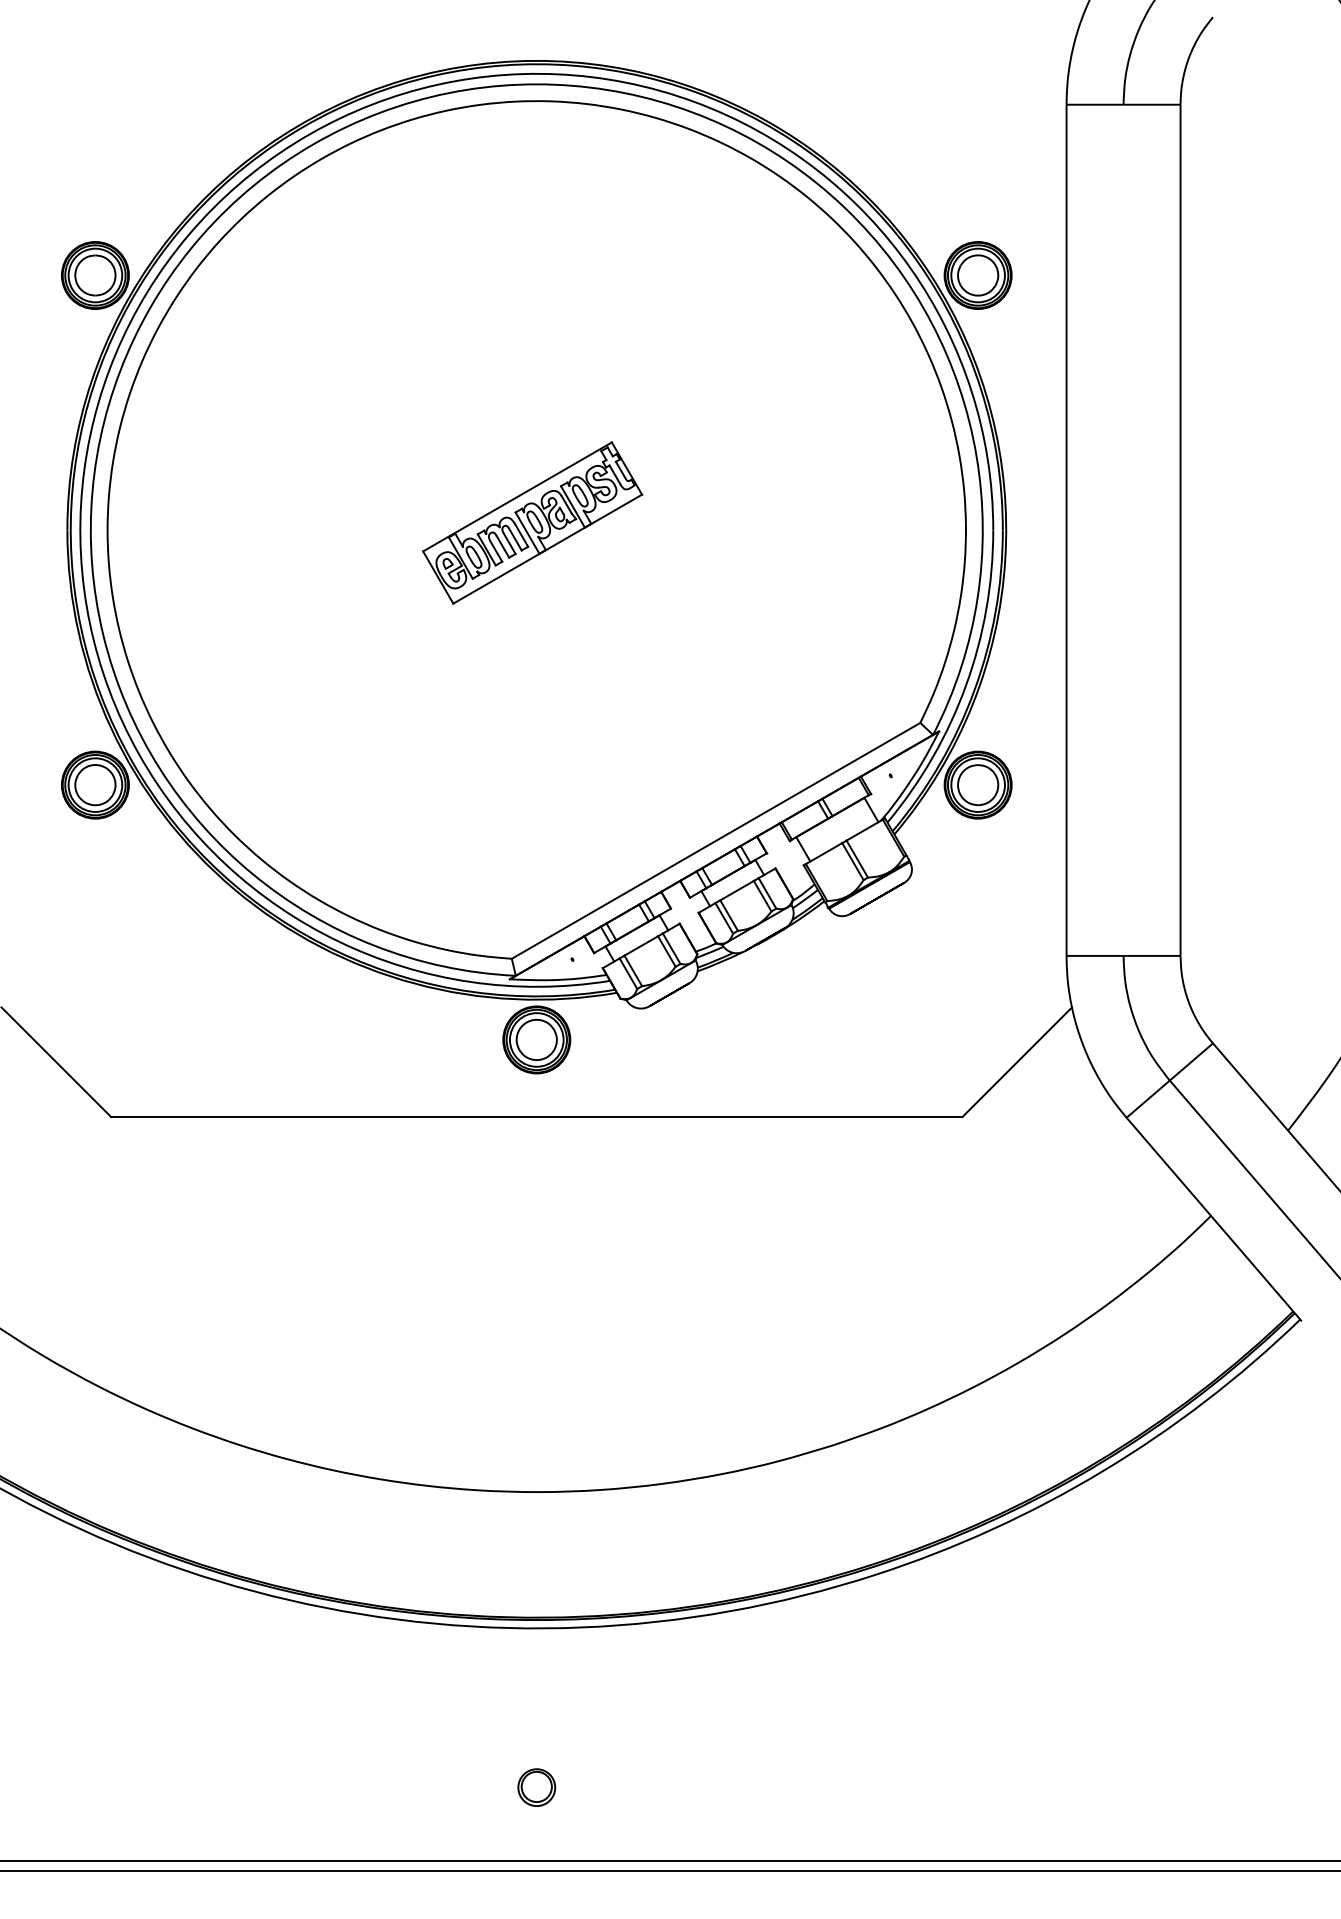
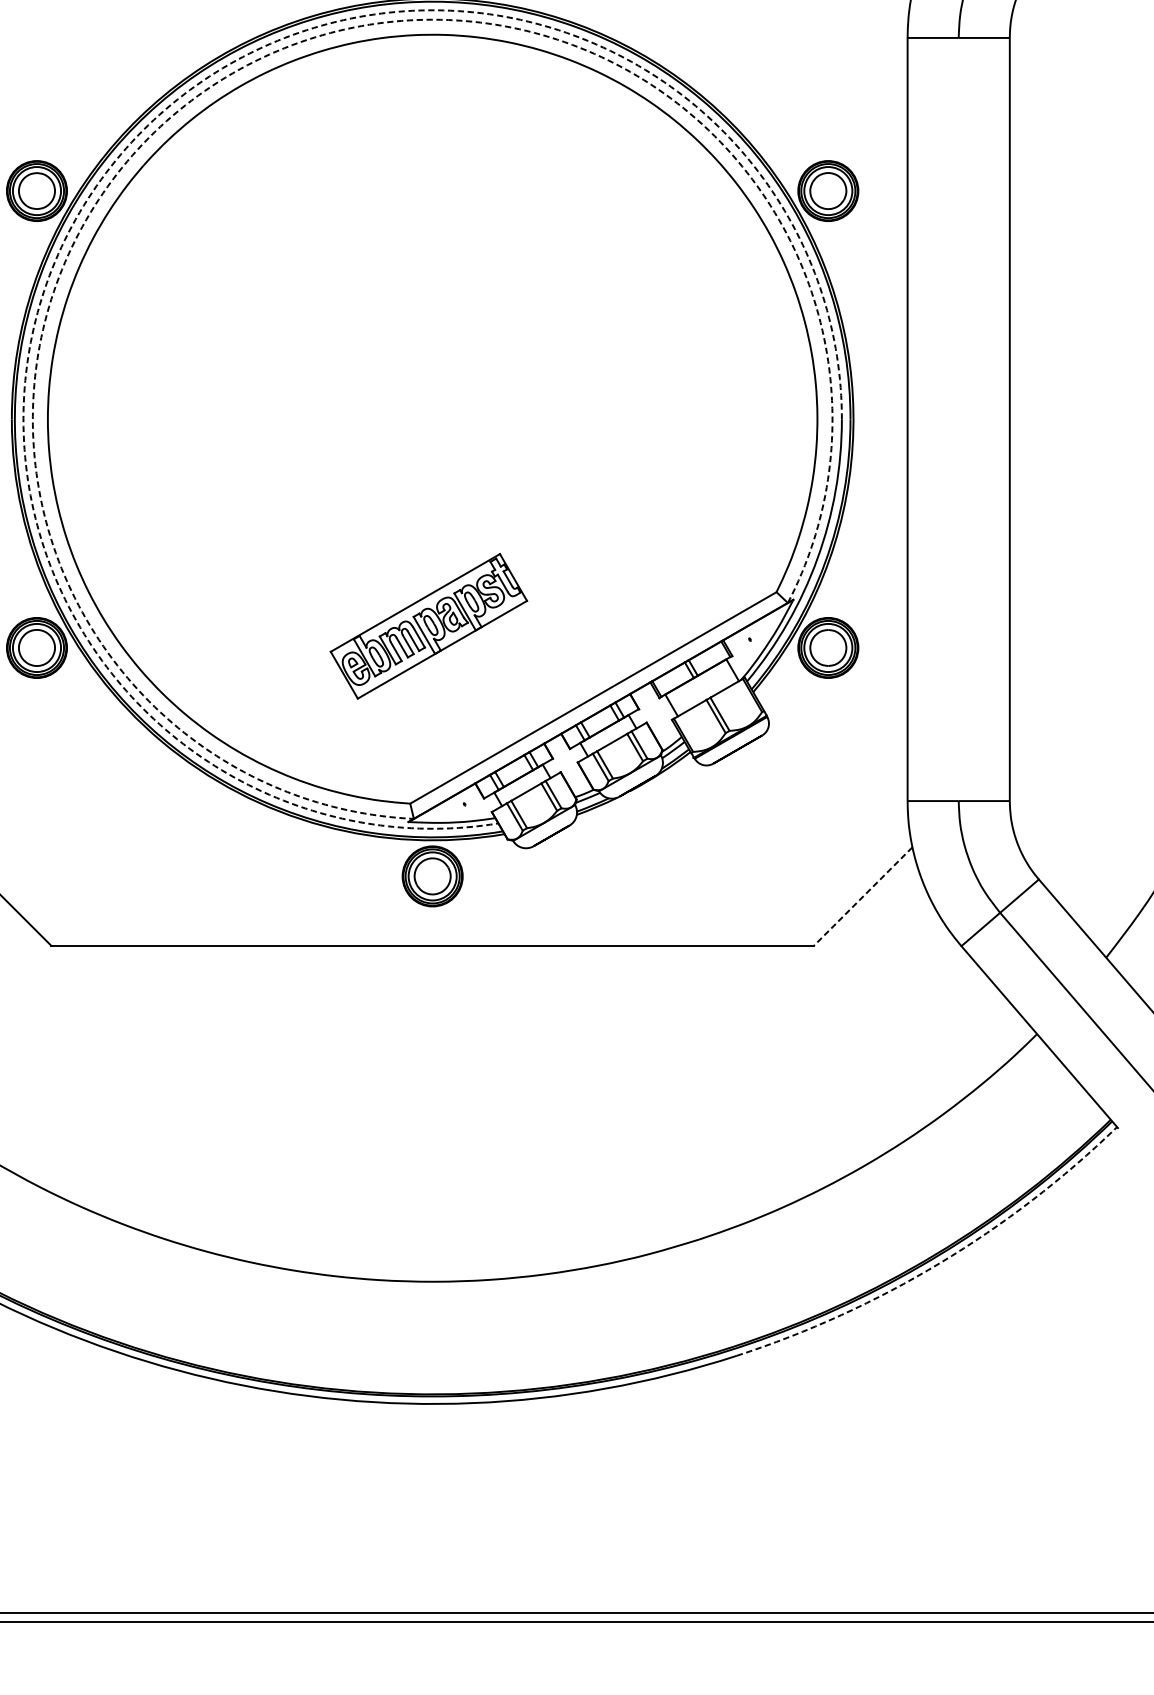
arc: (313, 144) -> (232, 73), solid -> dashed
arc: (189, 234) -> (121, 154), solid -> dashed
part: (532, 522) -> (428, 625), moved
line: (1017, 1062) -> (863, 896), solid -> dashed
arc: (1102, 1471) -> (939, 1263), solid -> dashed
part: (536, 1787) -> (432, 1546), removed

